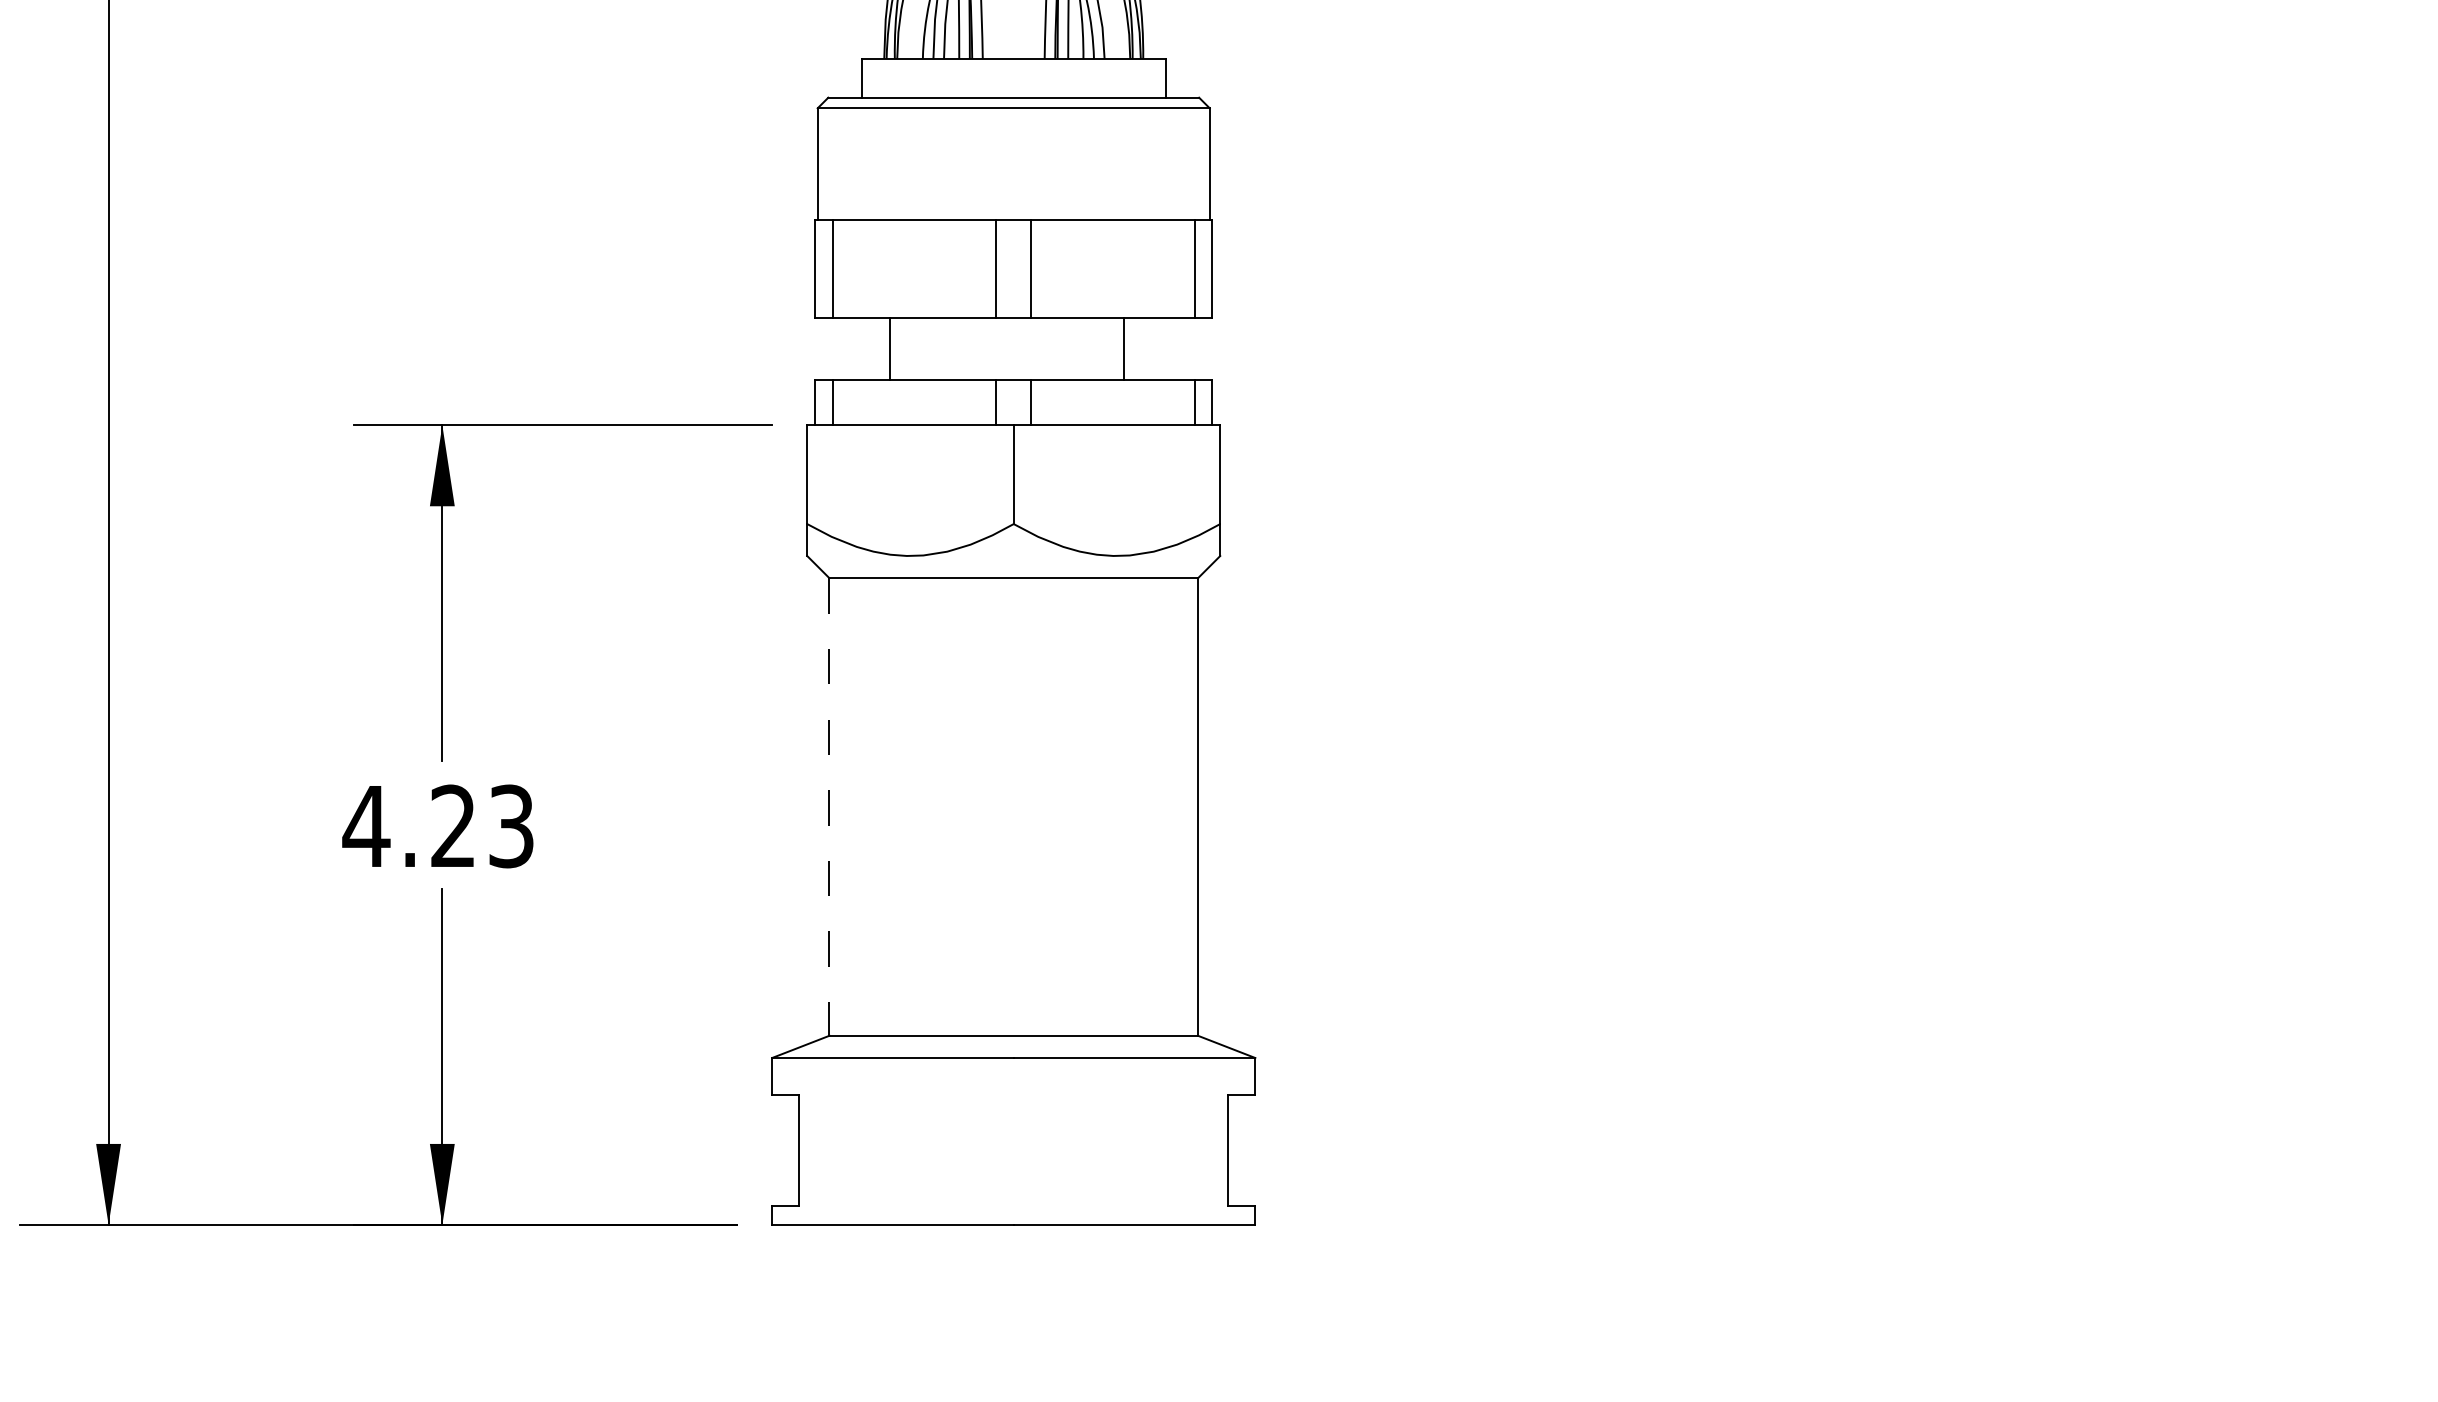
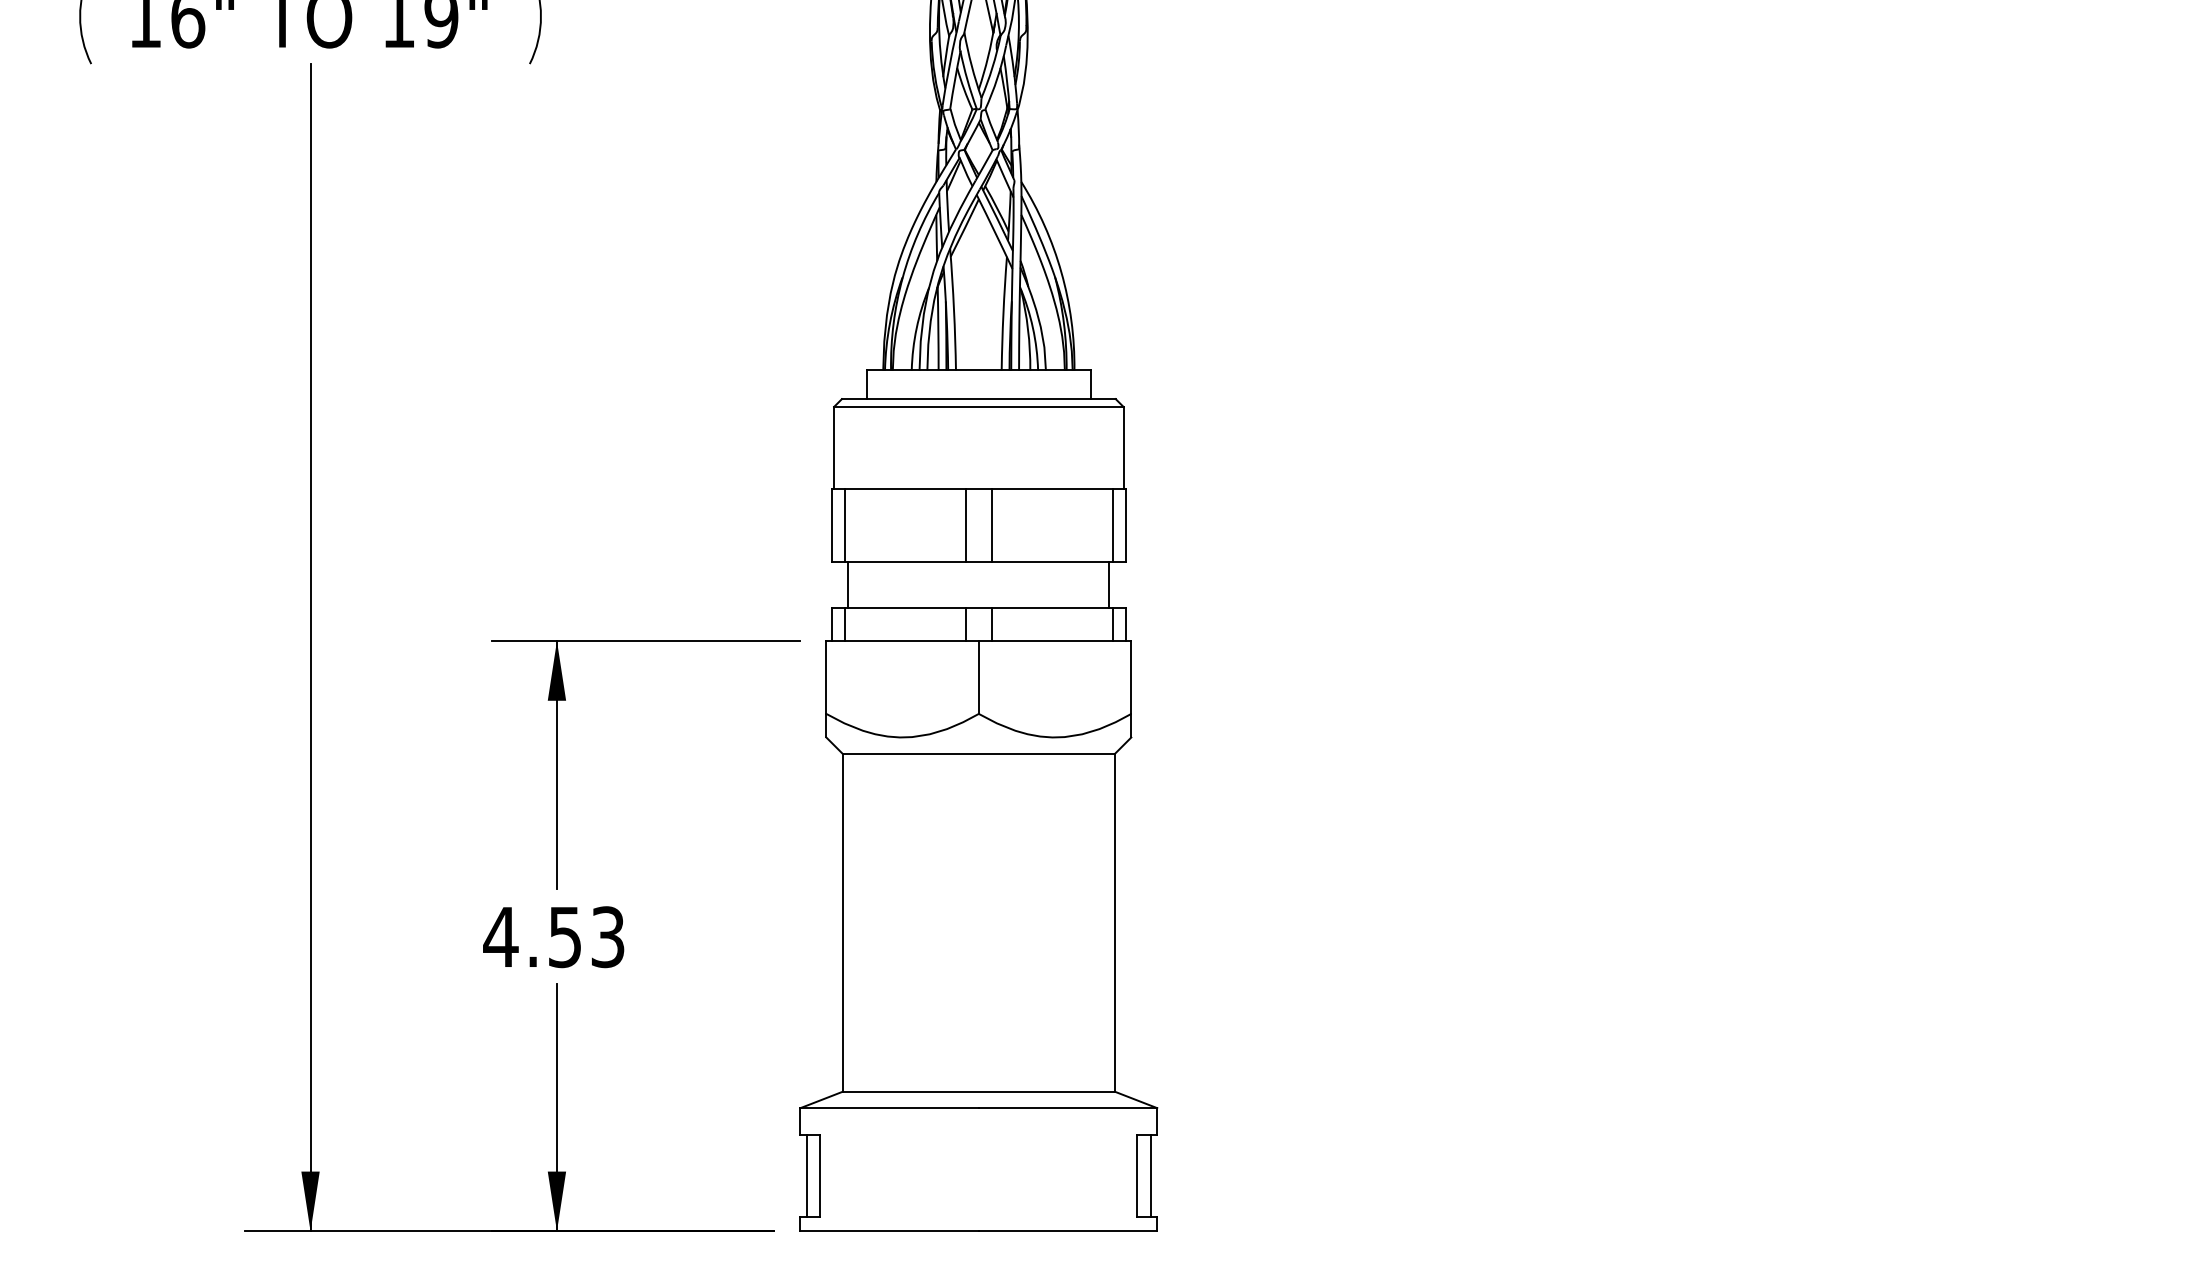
line: (890, 348) -> (848, 584), moved
line: (1124, 348) -> (1109, 584), moved
line: (829, 806) -> (842, 922), dashed -> solid
text: (452, 826) -> (564, 937), 4.23 -> 4.53
line: (780, 1150) -> (806, 1176), added
line: (1247, 1150) -> (1151, 1176), added

